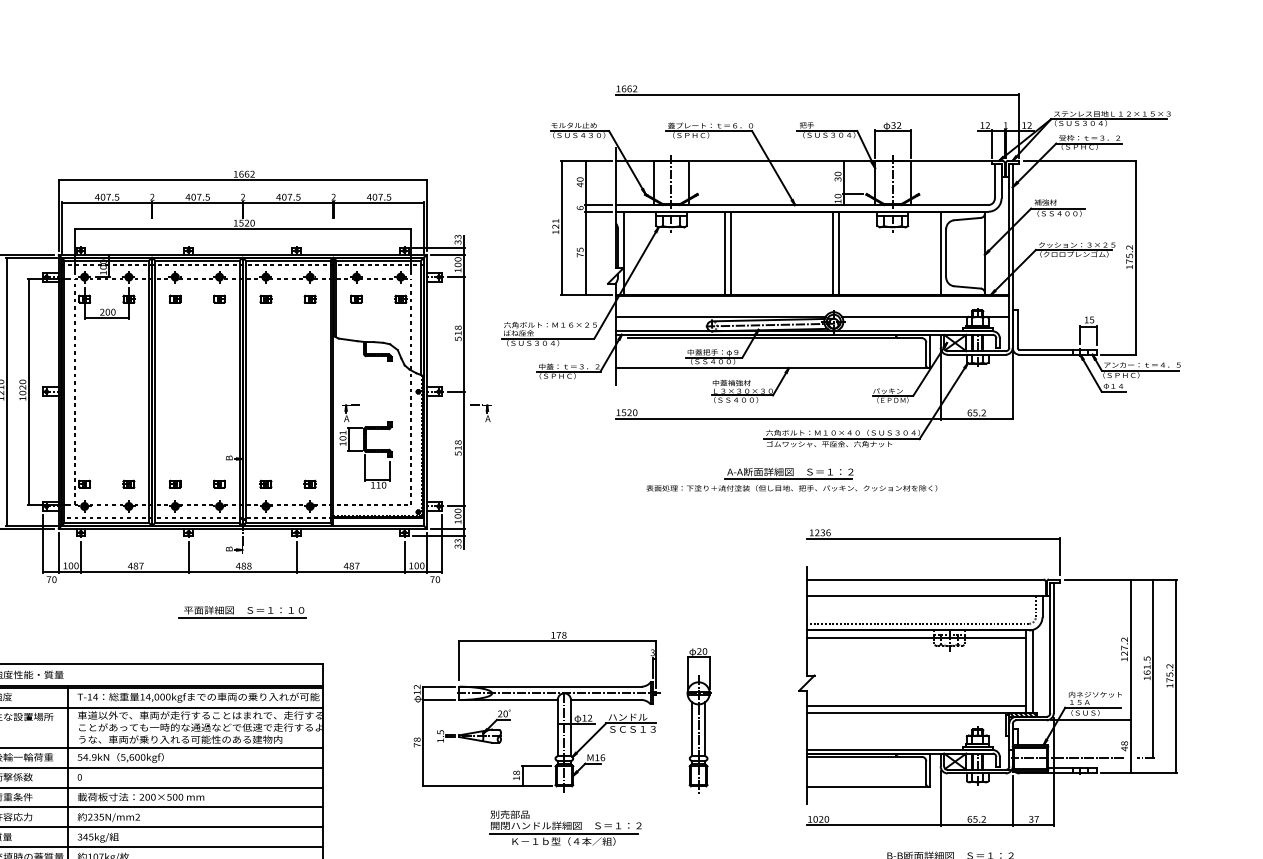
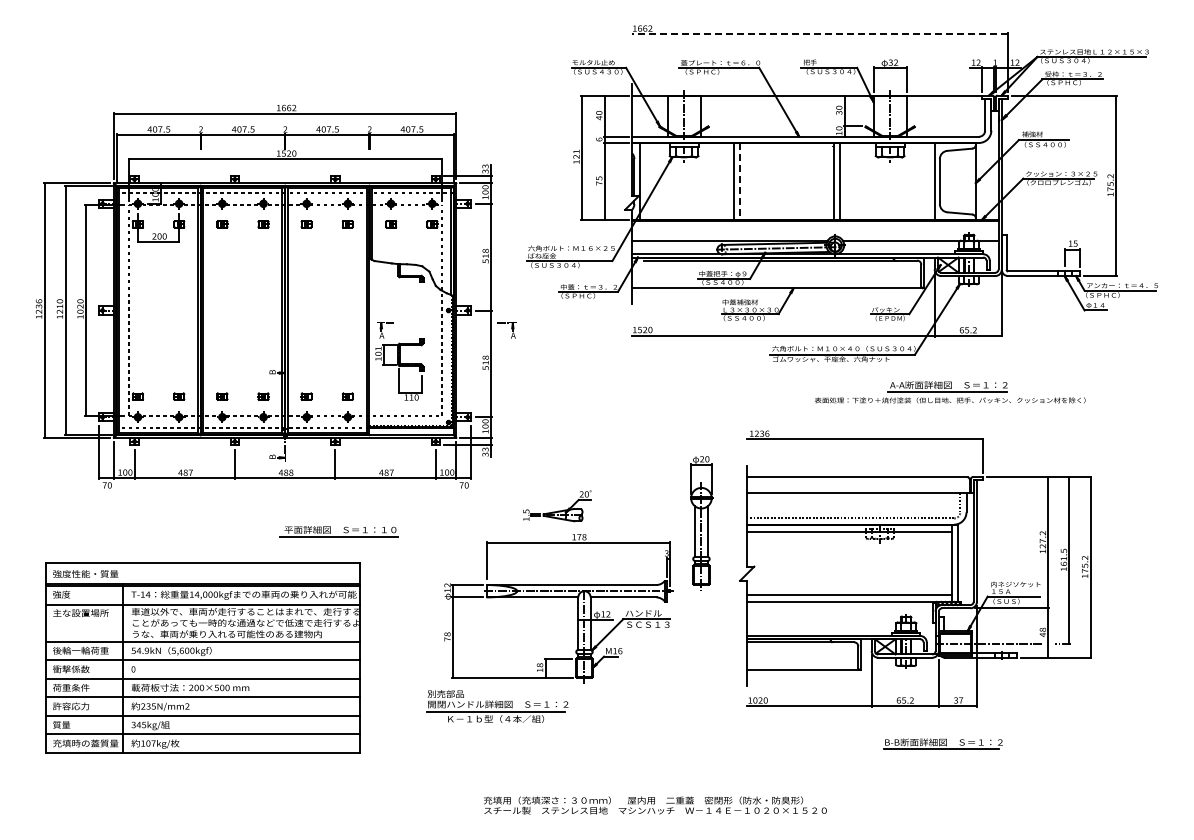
line: (817, 95) -> (820, 34), solid -> dashed
line: (731, 253) -> (740, 181), solid -> dashed
part: (792, 479) -> (950, 392), moved
part: (242, 612) -> (338, 531), moved
part: (987, 677) -> (915, 568), moved
part: (698, 720) -> (701, 523), moved
part: (474, 726) -> (557, 506), moved
part: (565, 827) -> (497, 706), moved

